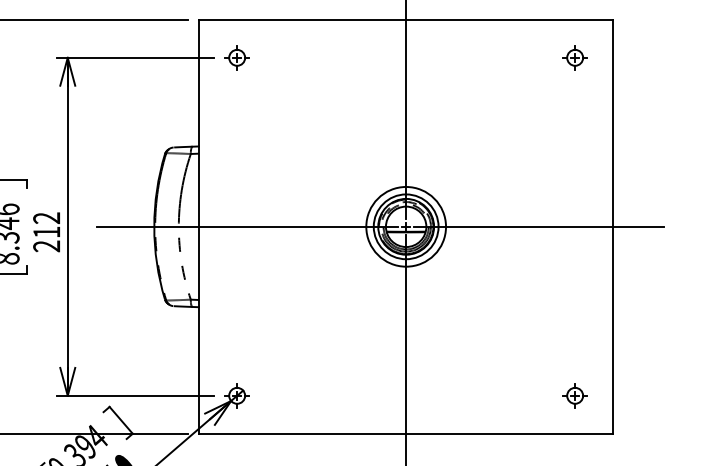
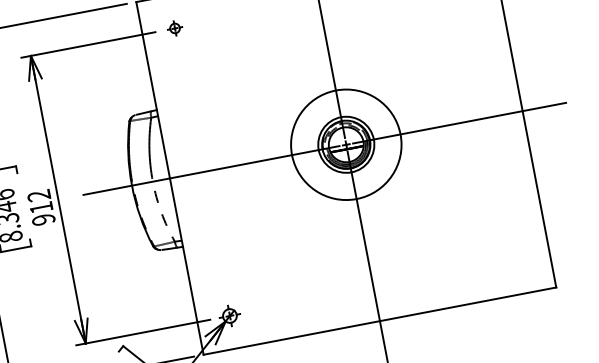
part: (236, 57) -> (174, 28), size x0.7
circle: (406, 226) -> (346, 144), size x1.6
text: (46, 246) -> (43, 219), 212 -> 912
part: (574, 395) -> (516, 260), removed

